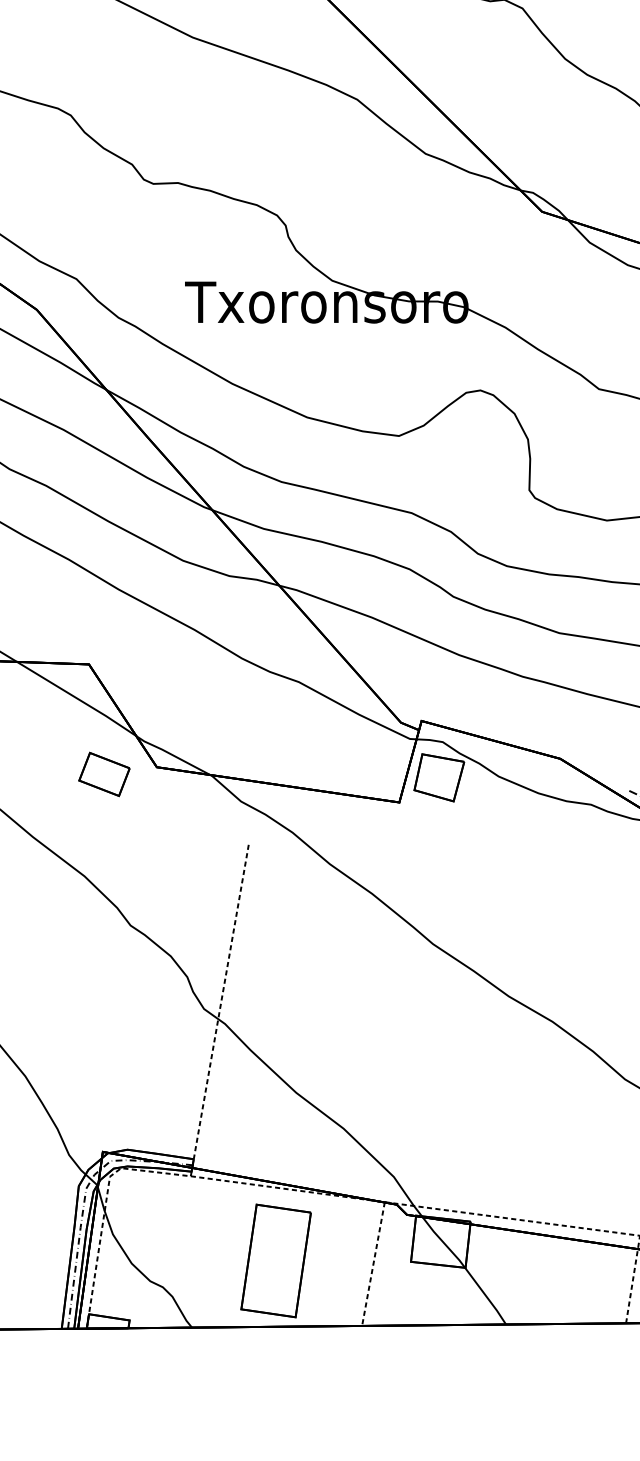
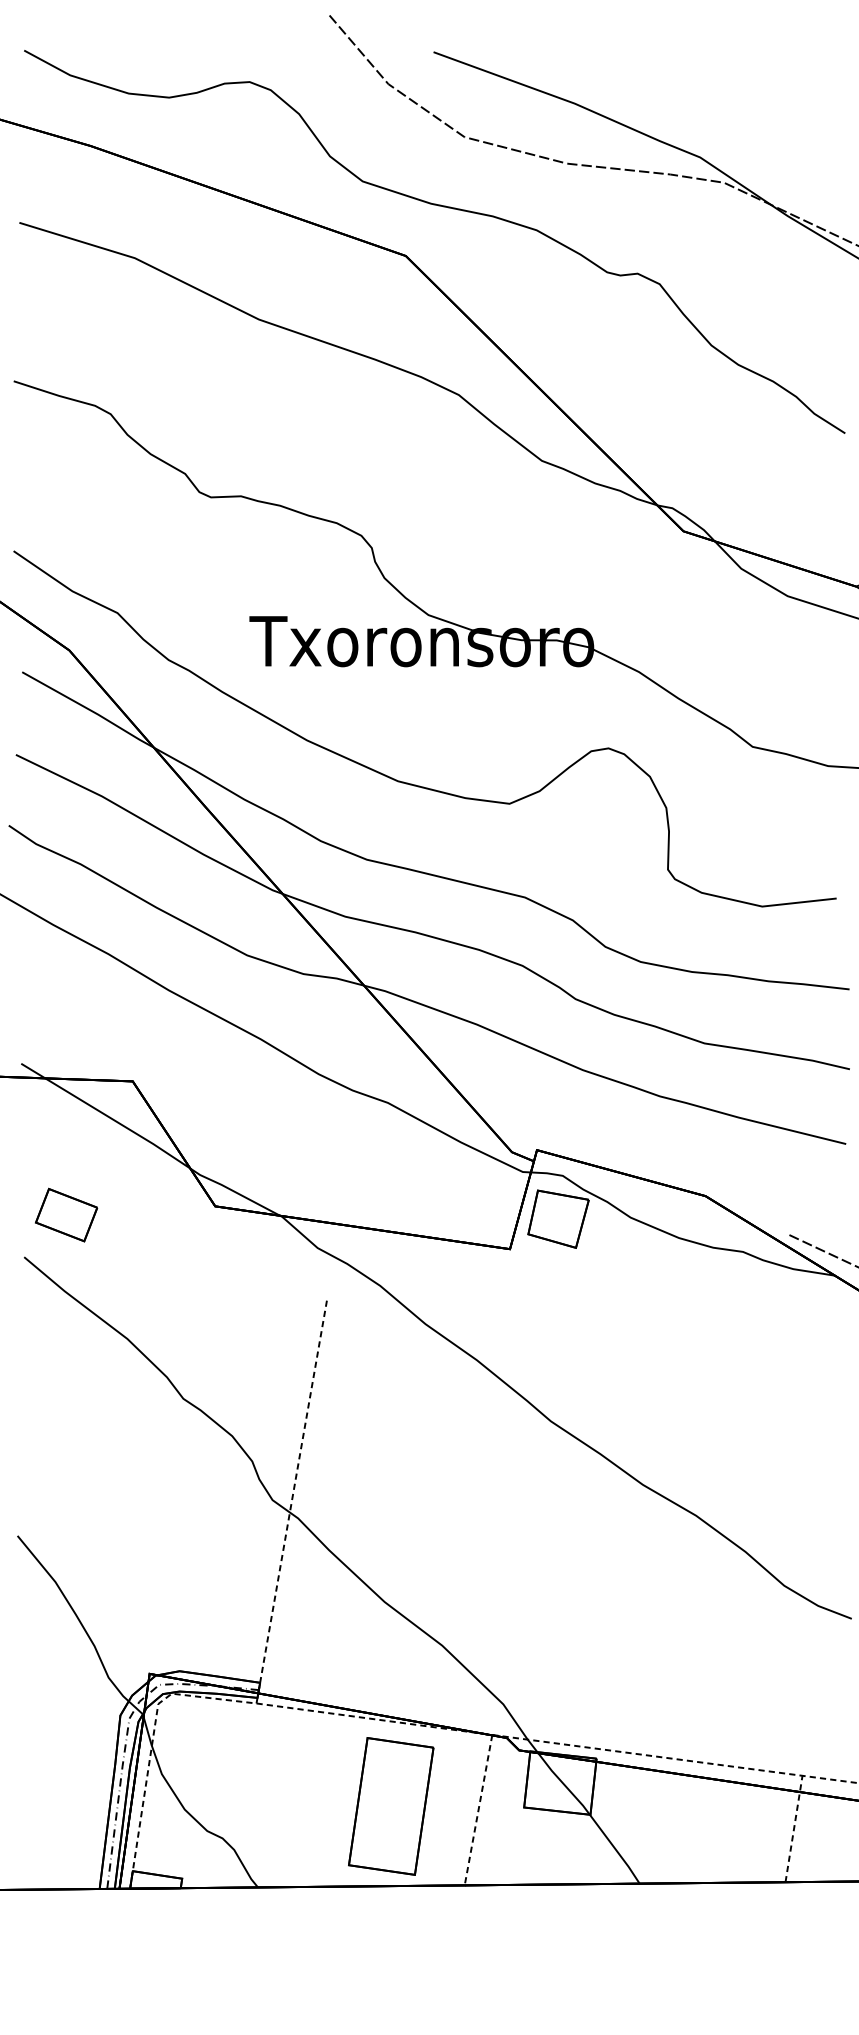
part: (104, 773) -> (66, 1214), moved
part: (276, 1261) -> (391, 1806), moved

